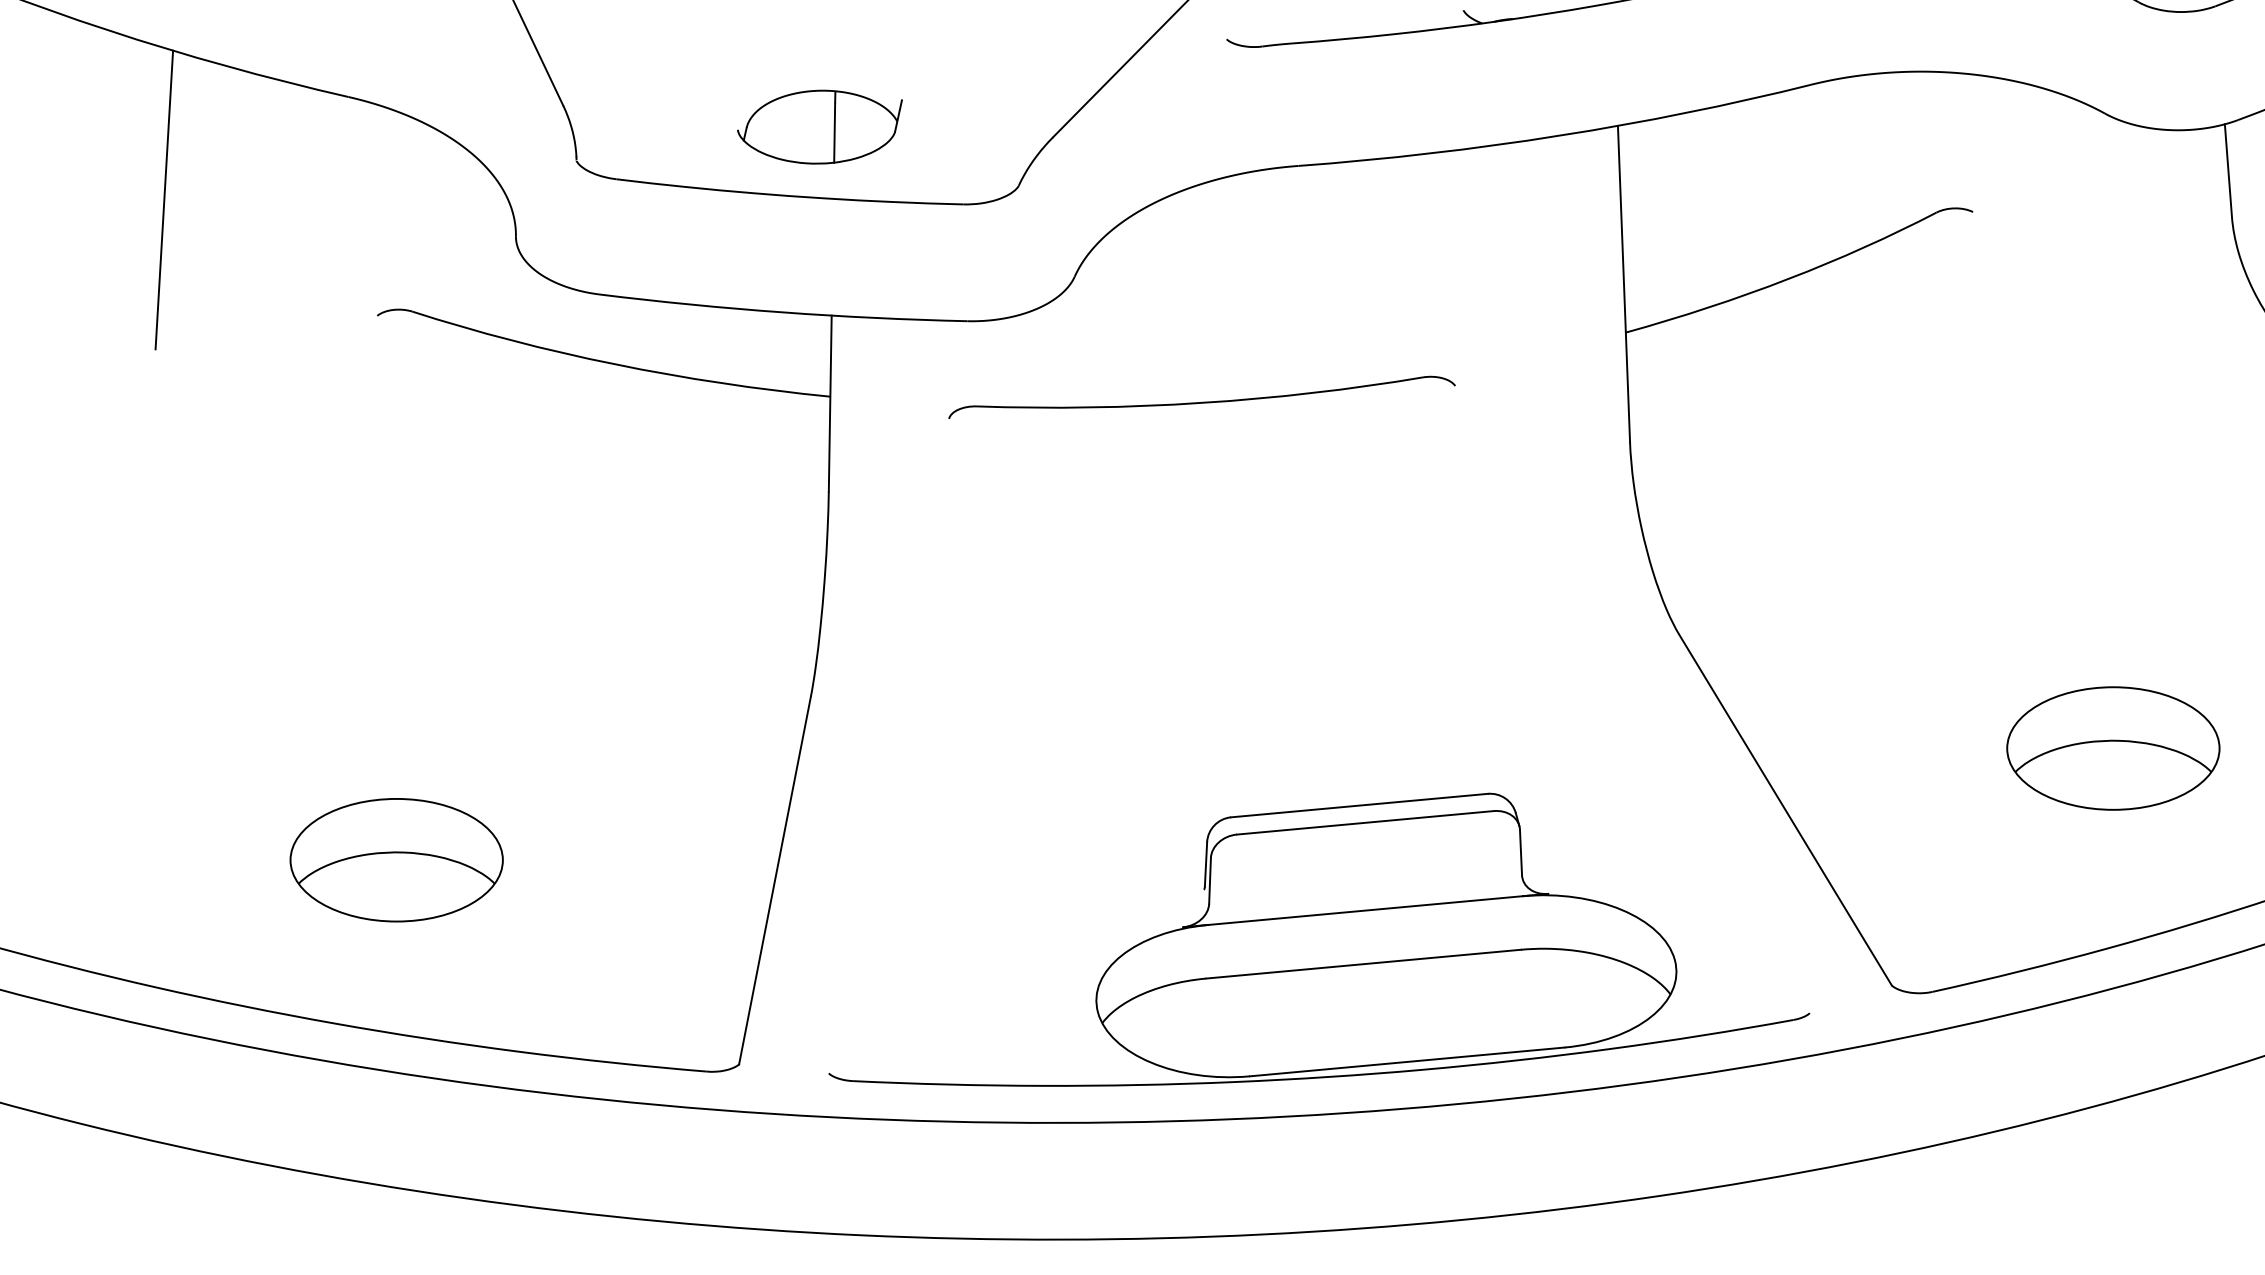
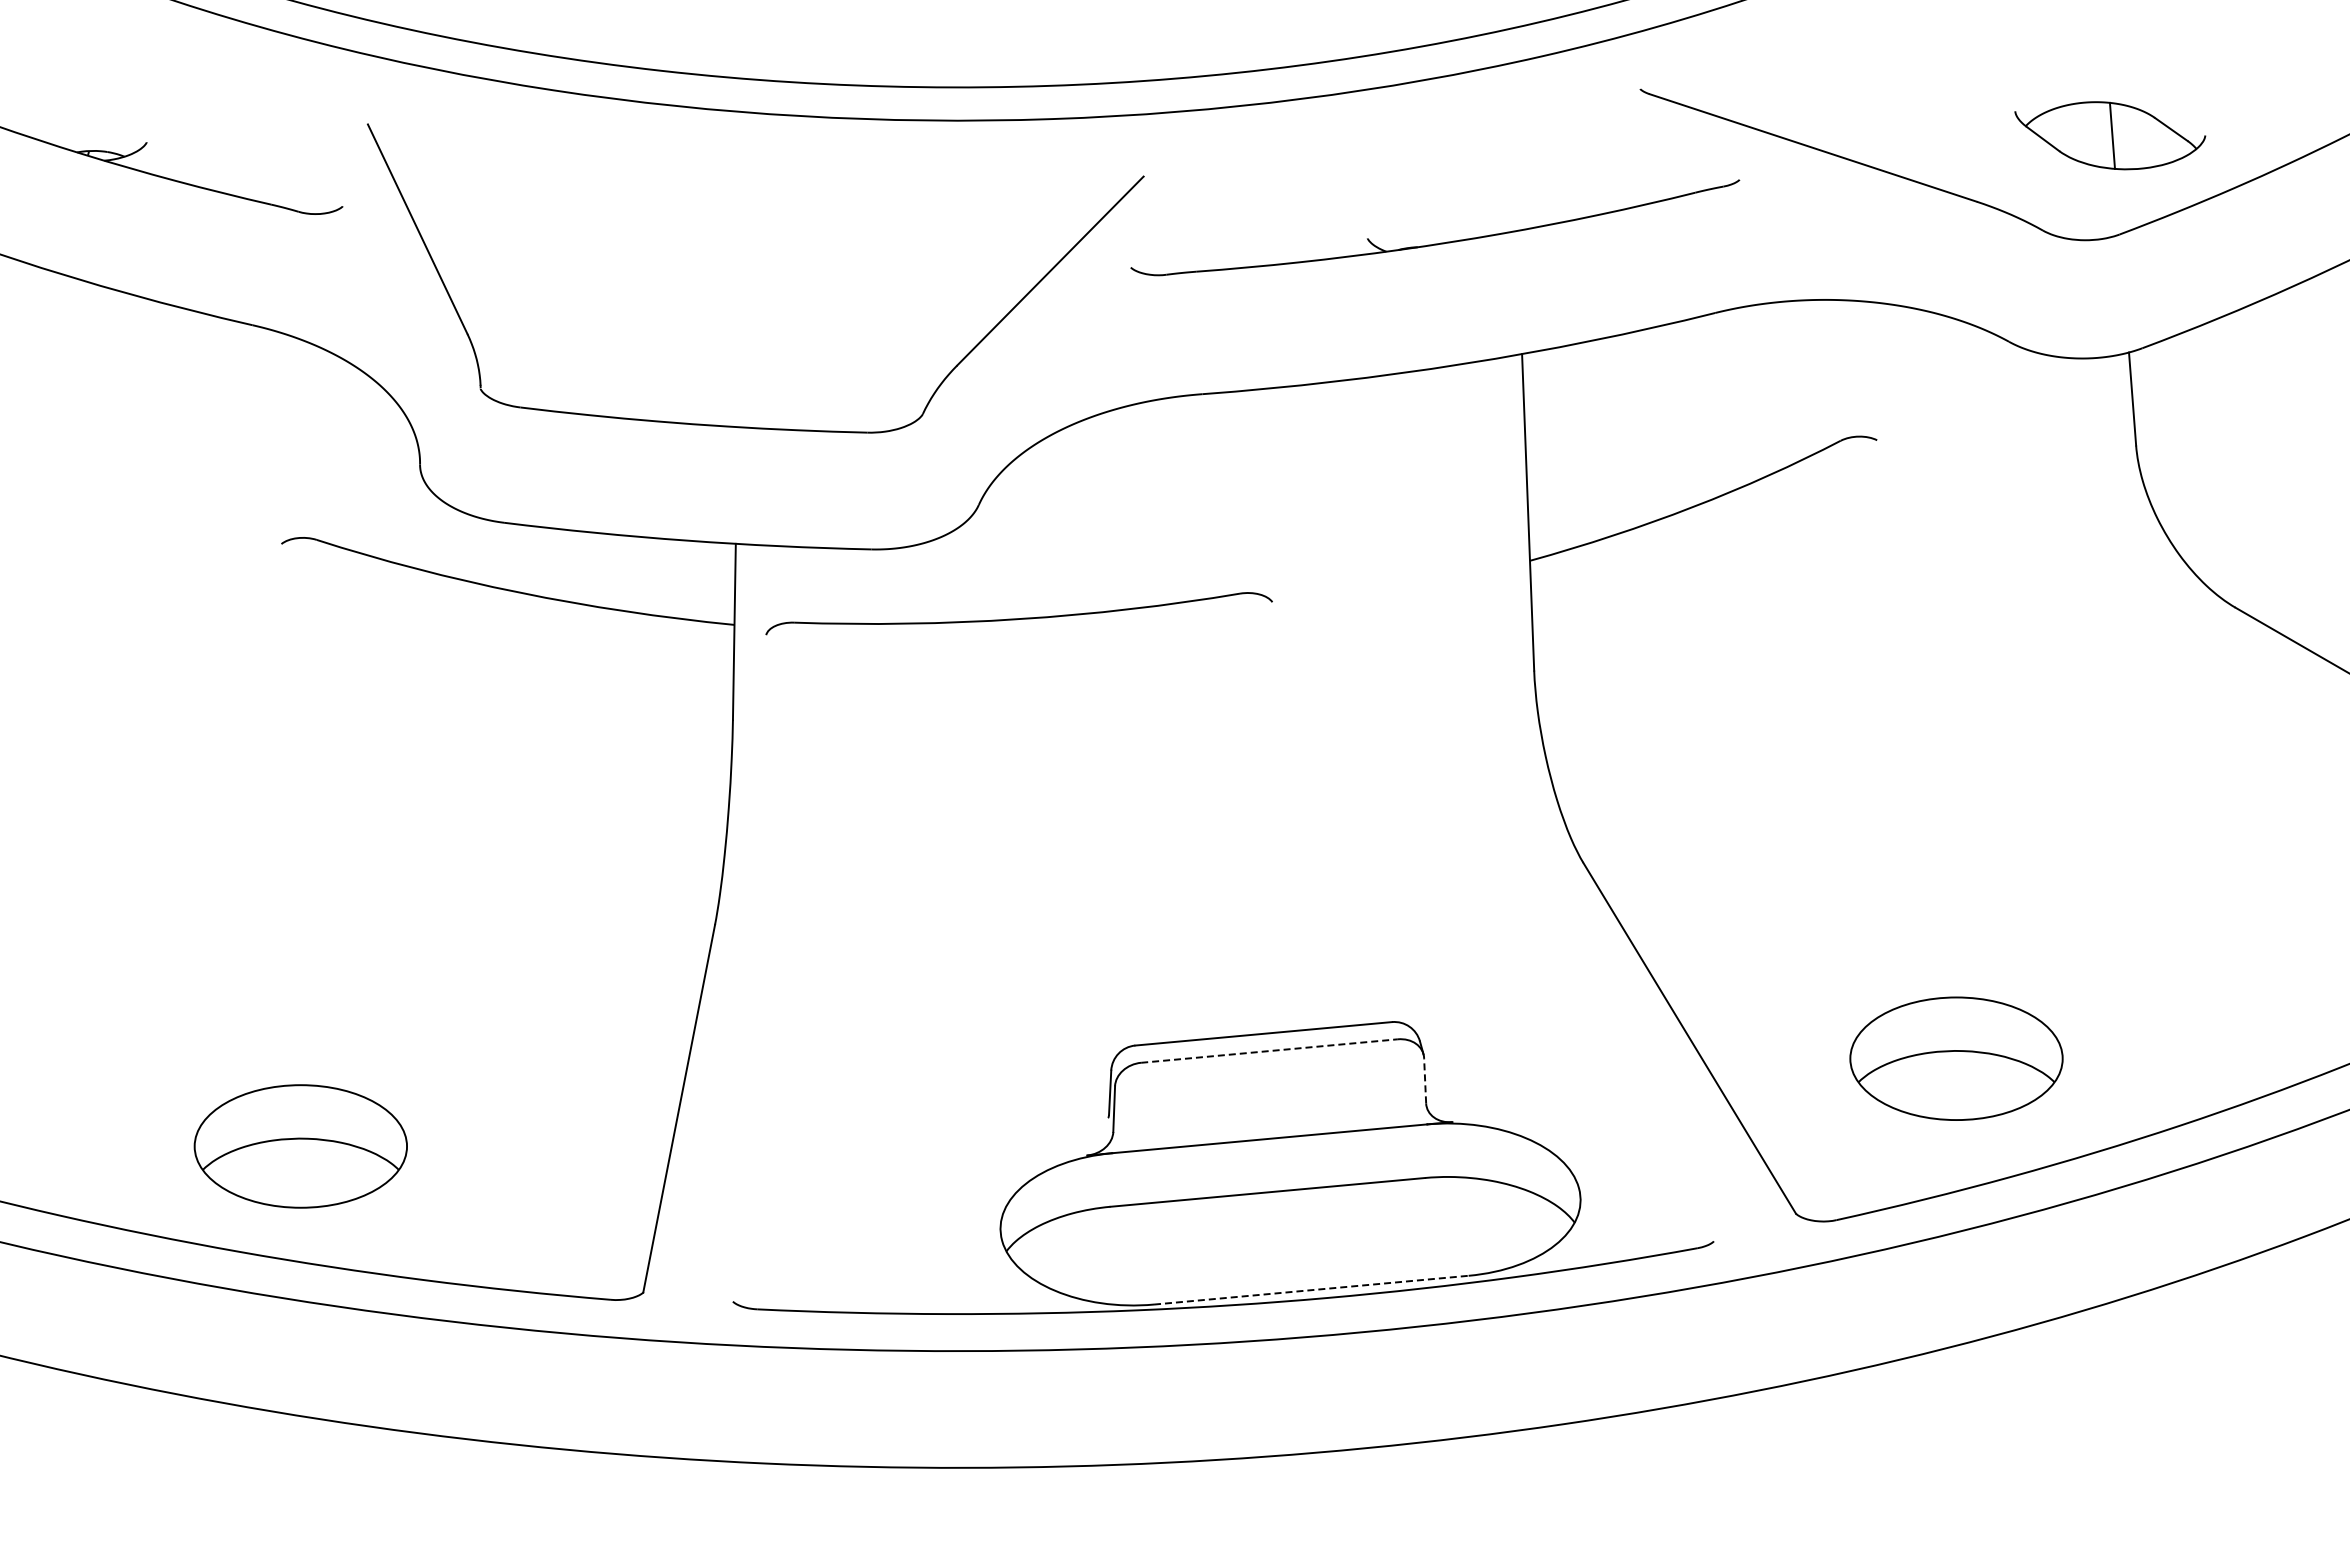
part: (819, 127) -> (723, 355), removed
line: (164, 199) -> (68, 427), removed
part: (1201, 397) -> (1018, 613), moved
part: (2113, 748) -> (1956, 1058), moved
line: (1365, 823) -> (1269, 1051), solid -> dashed
line: (1521, 852) -> (1425, 1080), solid -> dashed
part: (396, 860) -> (300, 1146), moved
line: (1407, 1062) -> (1311, 1290), solid -> dashed

